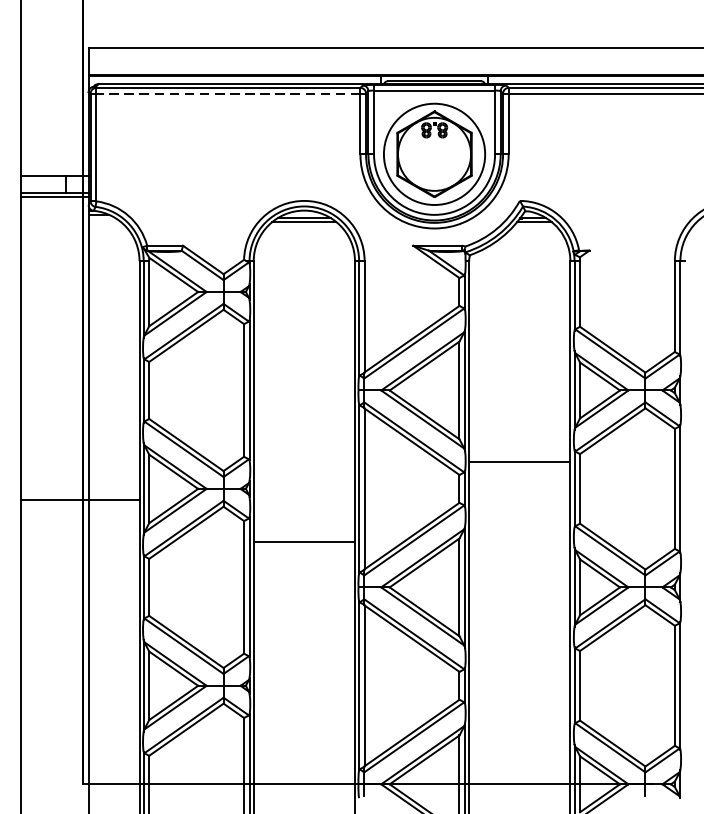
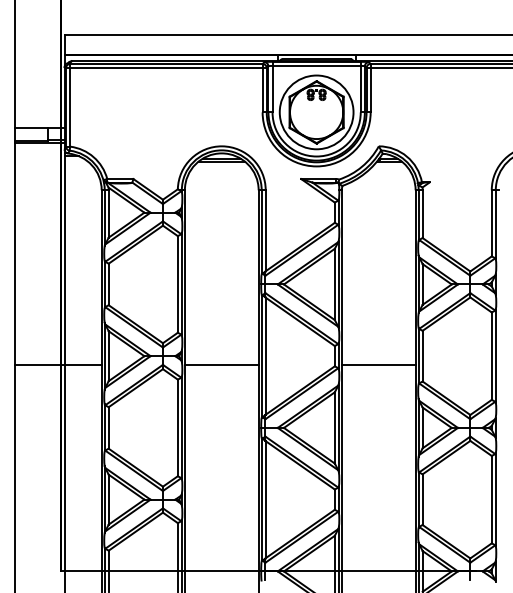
line: (227, 94) -> (165, 68), dashed -> solid
line: (519, 461) -> (378, 364), moved
line: (303, 541) -> (221, 364), moved

